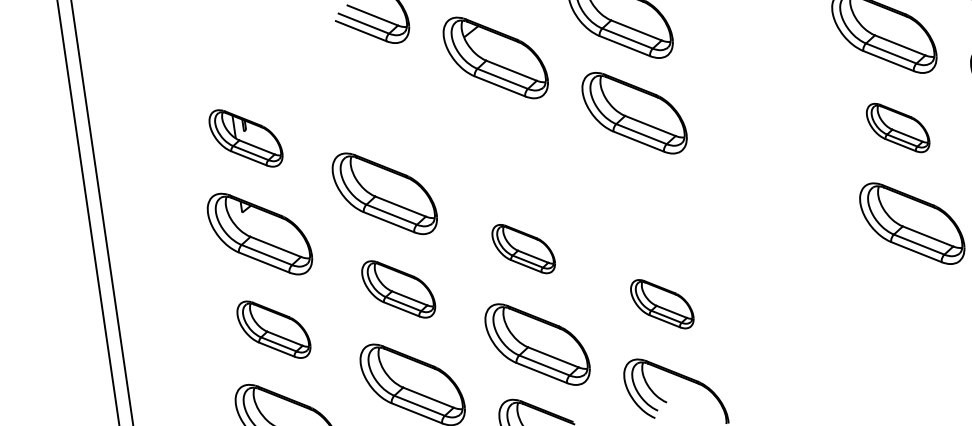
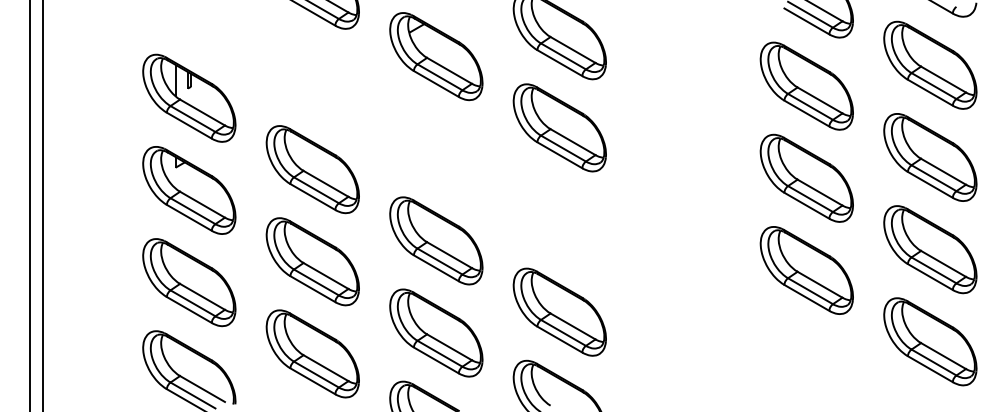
part: (897, 127) -> (806, 177), size x1.67
part: (246, 137) -> (189, 97), size x1.43
part: (523, 248) -> (436, 240), size x1.67
part: (398, 289) -> (312, 261), size x1.43
part: (662, 303) -> (559, 311), size x1.67
part: (274, 329) -> (189, 282), size x1.43

